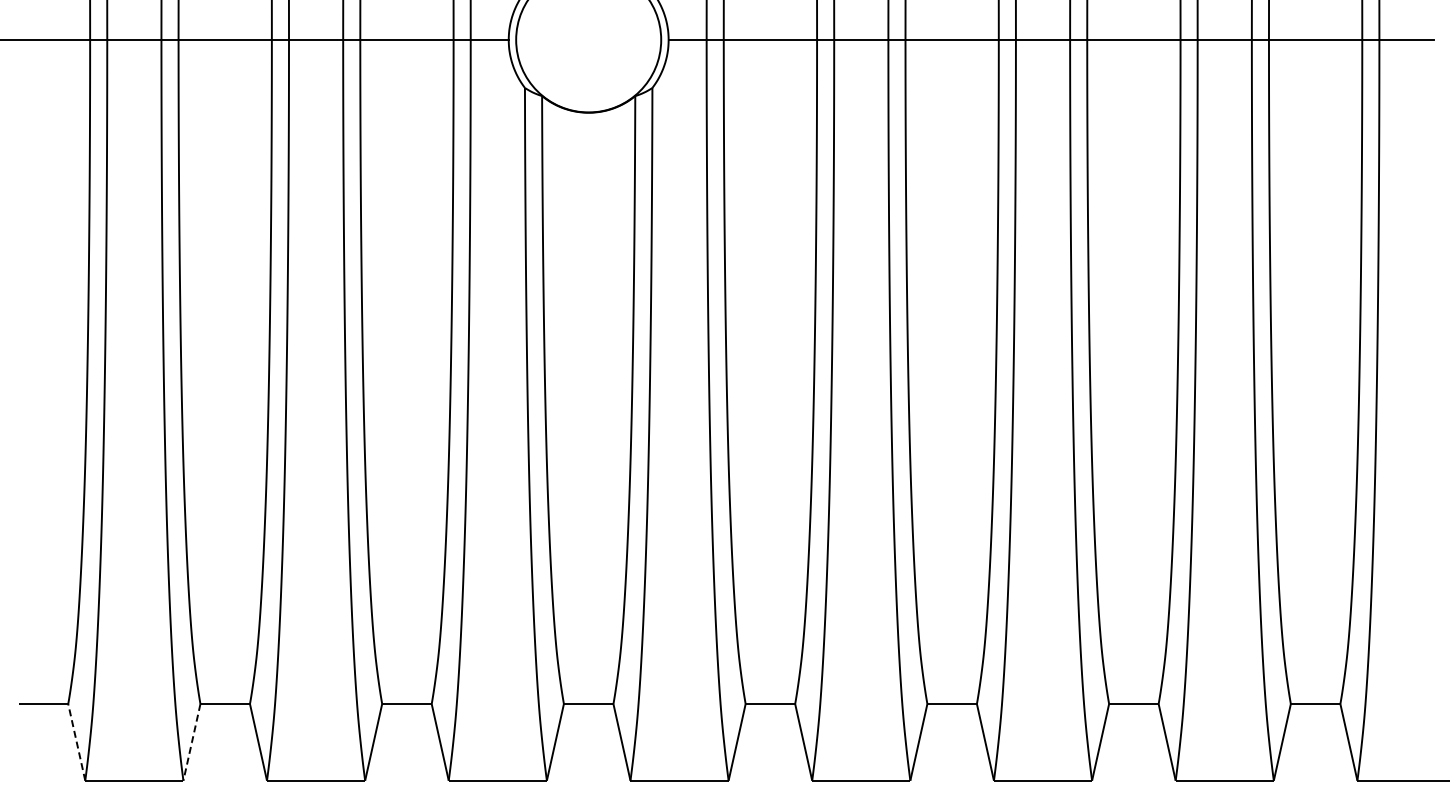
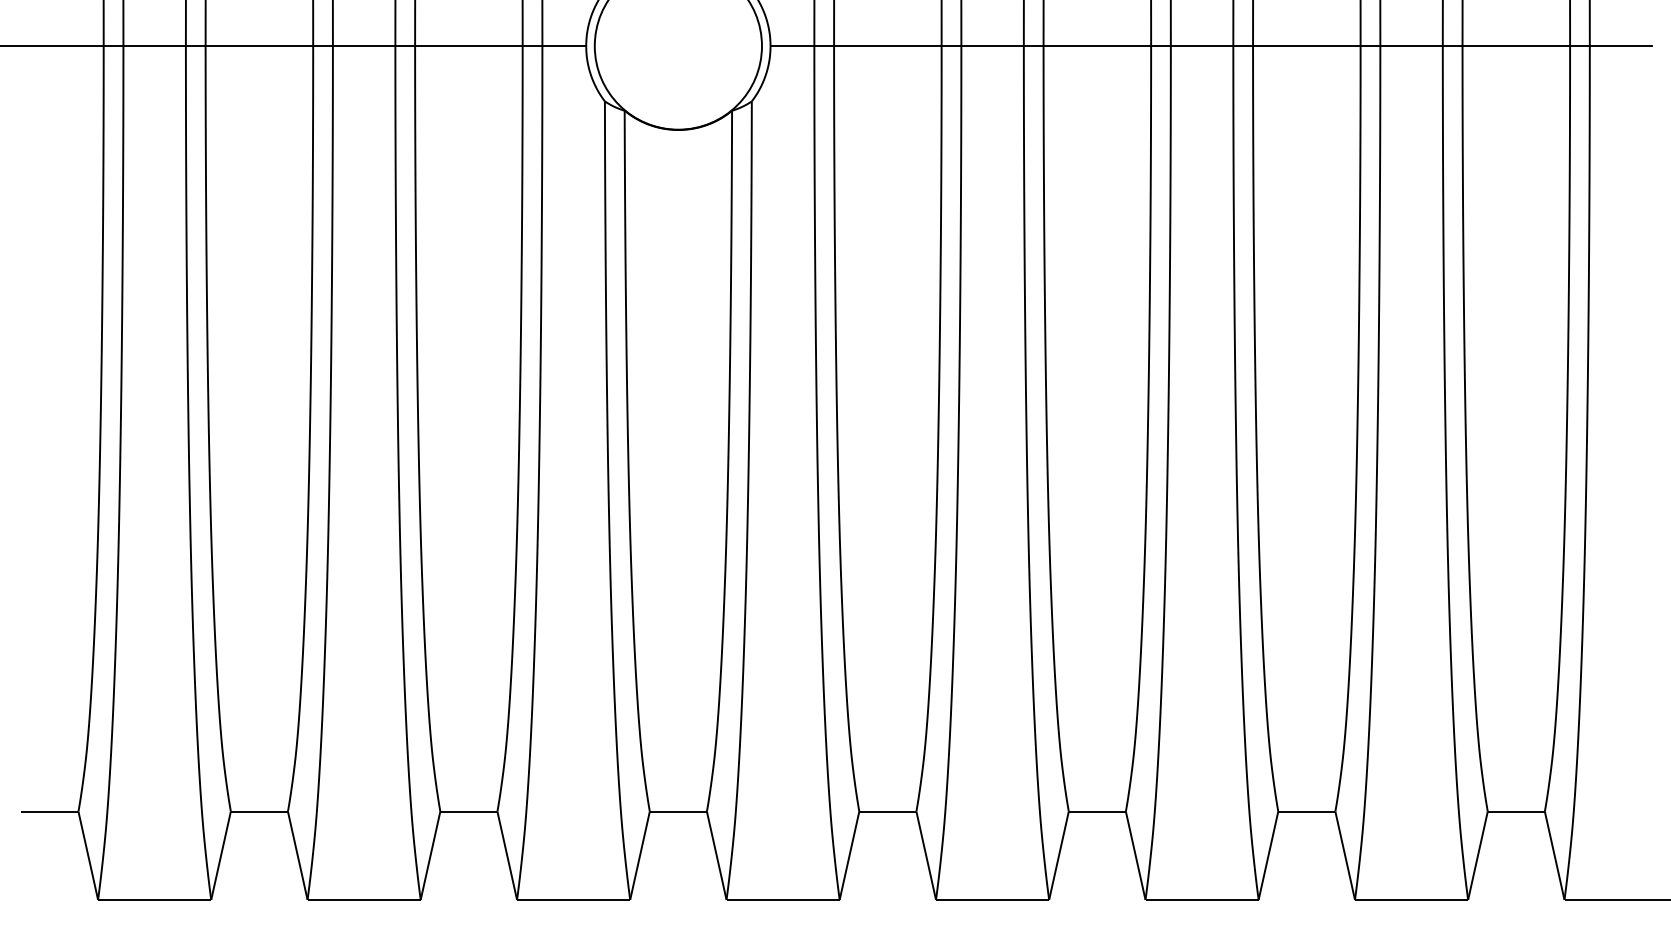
line: (76, 742) -> (87, 855), dashed -> solid
line: (191, 742) -> (220, 855), dashed -> solid

